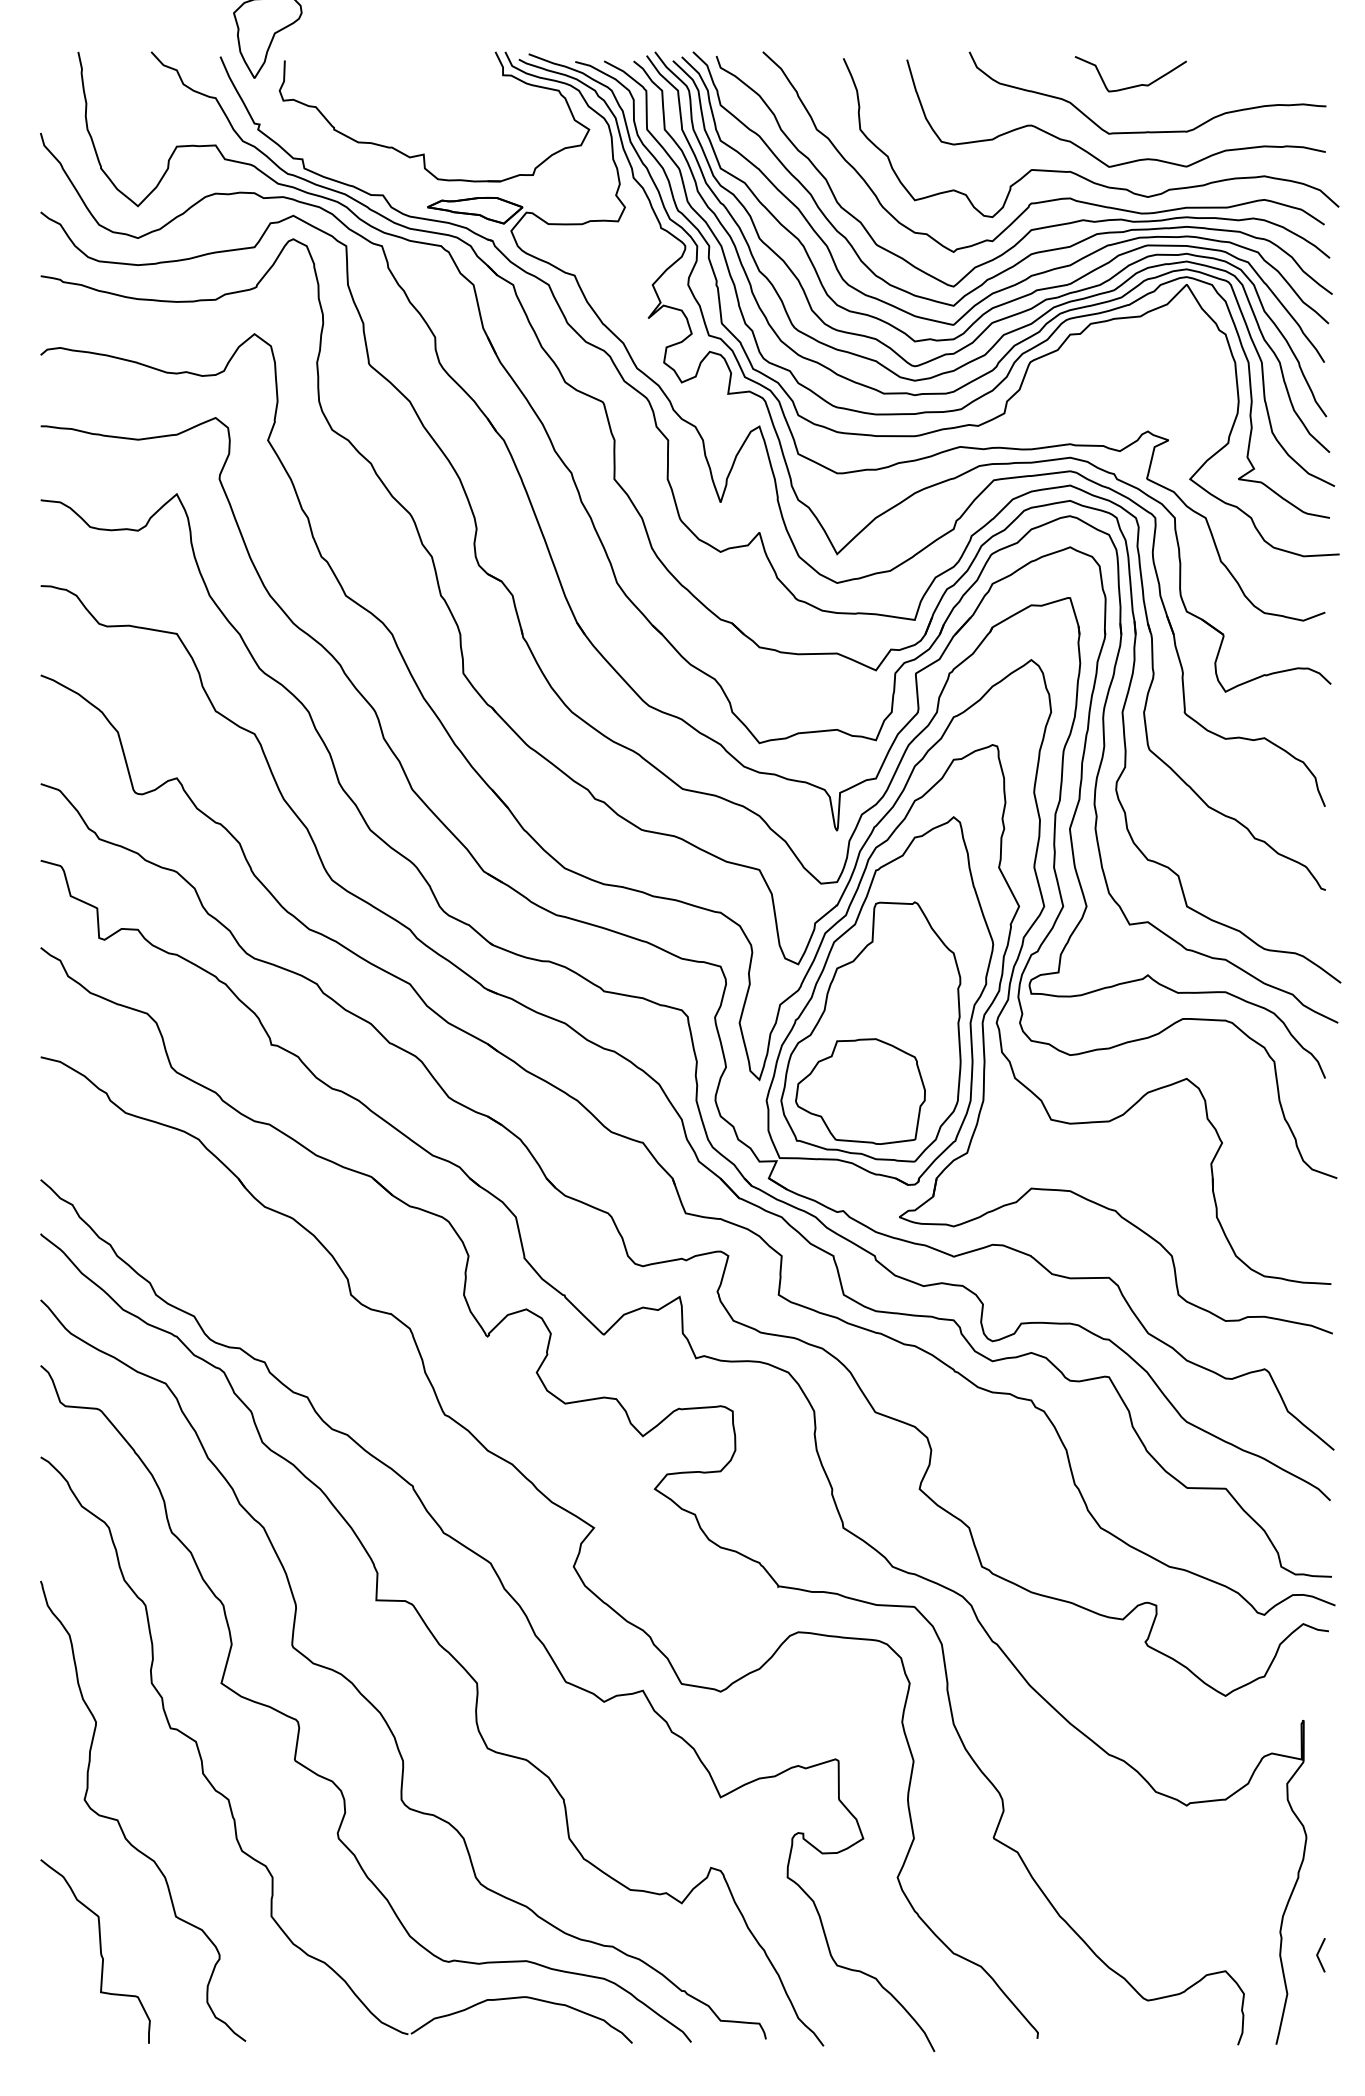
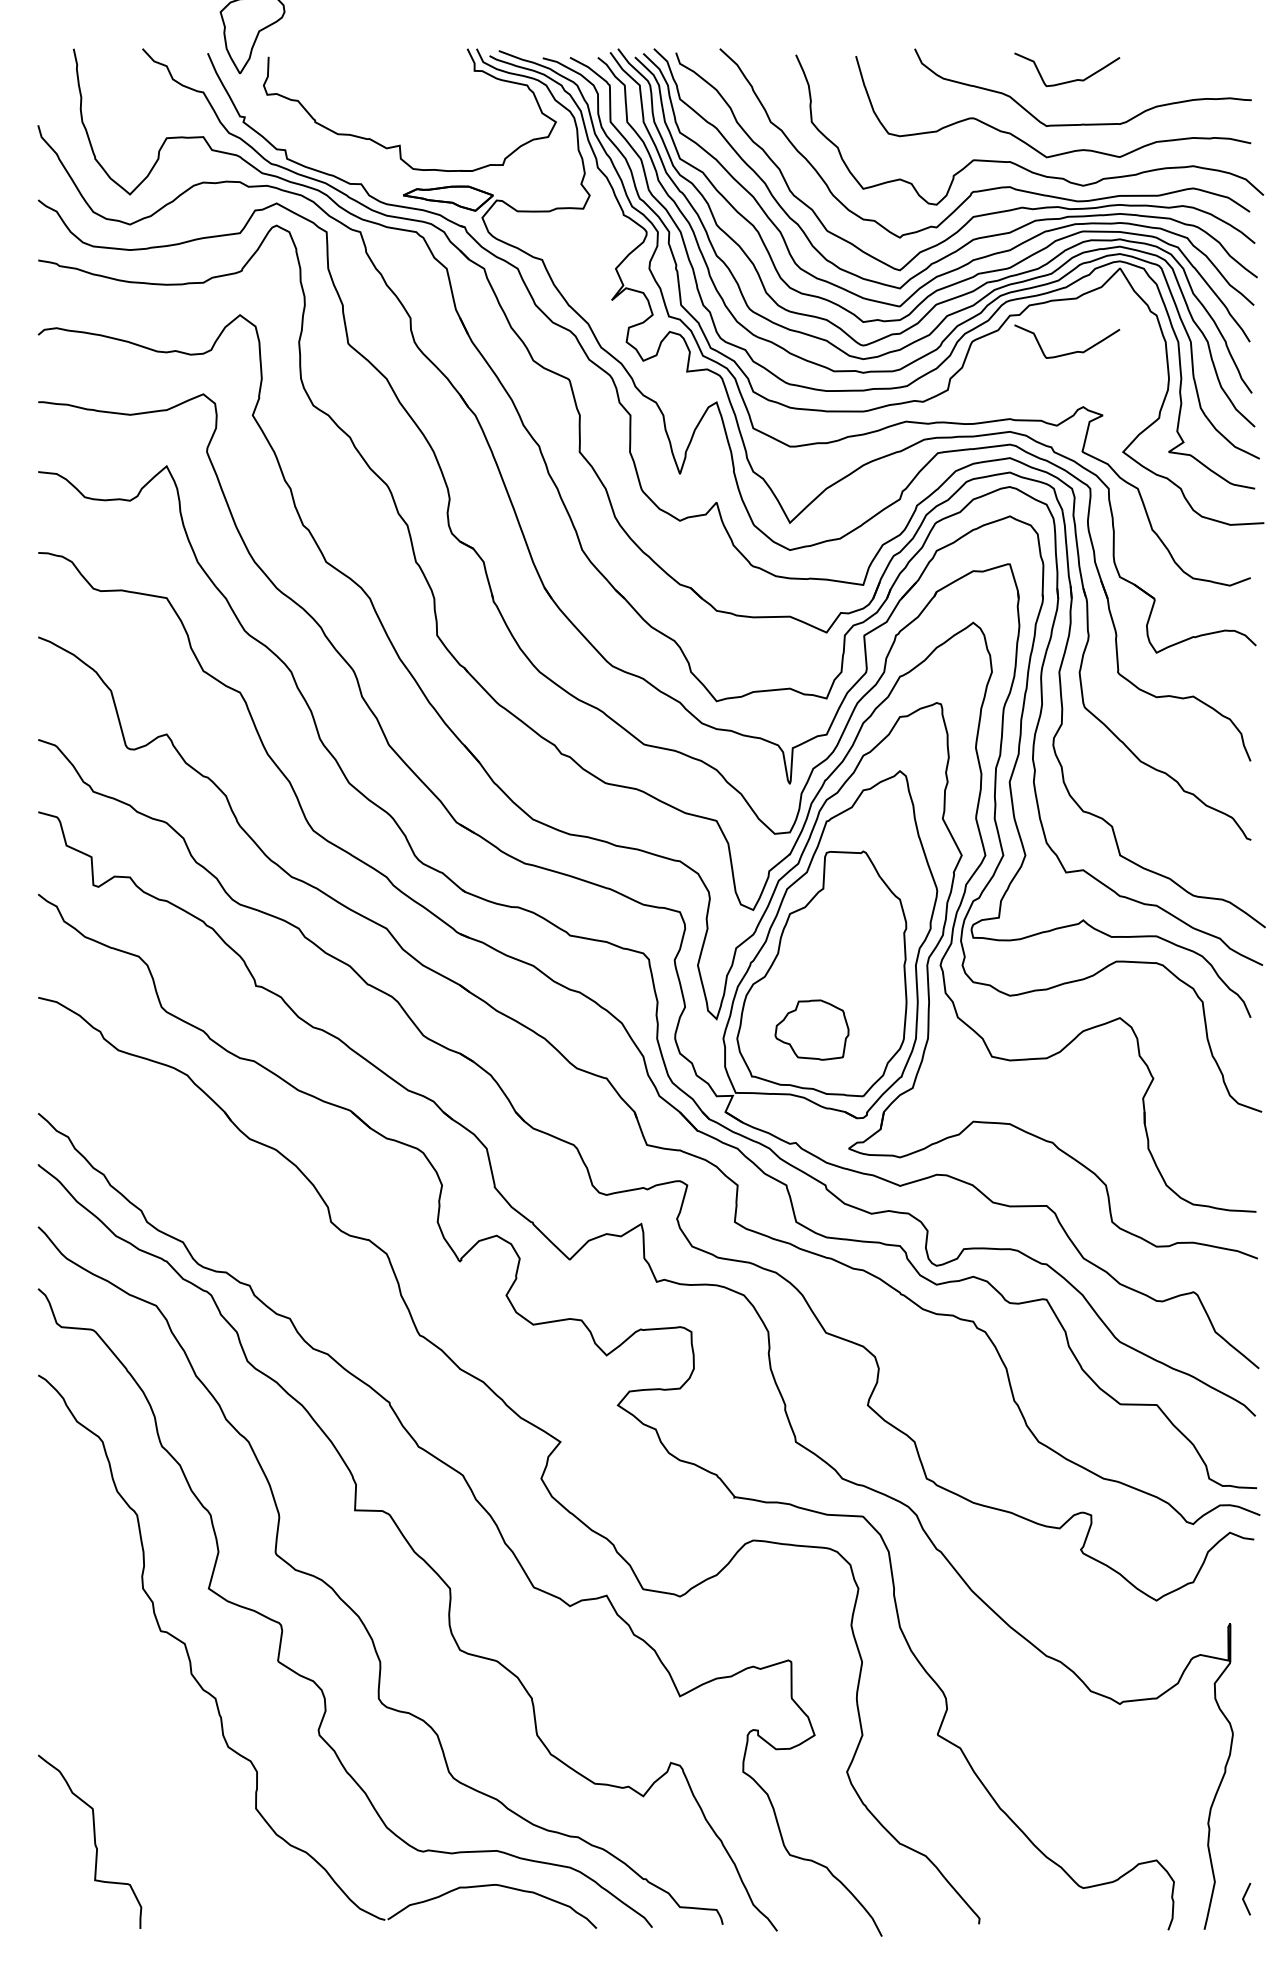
curve: (1134, 373) -> (1070, 352), added
part: (860, 1091) -> (812, 1030), size x0.6
curve: (119, 1821) -> (112, 1719), removed
line: (1318, 1955) -> (1244, 1899), moved

